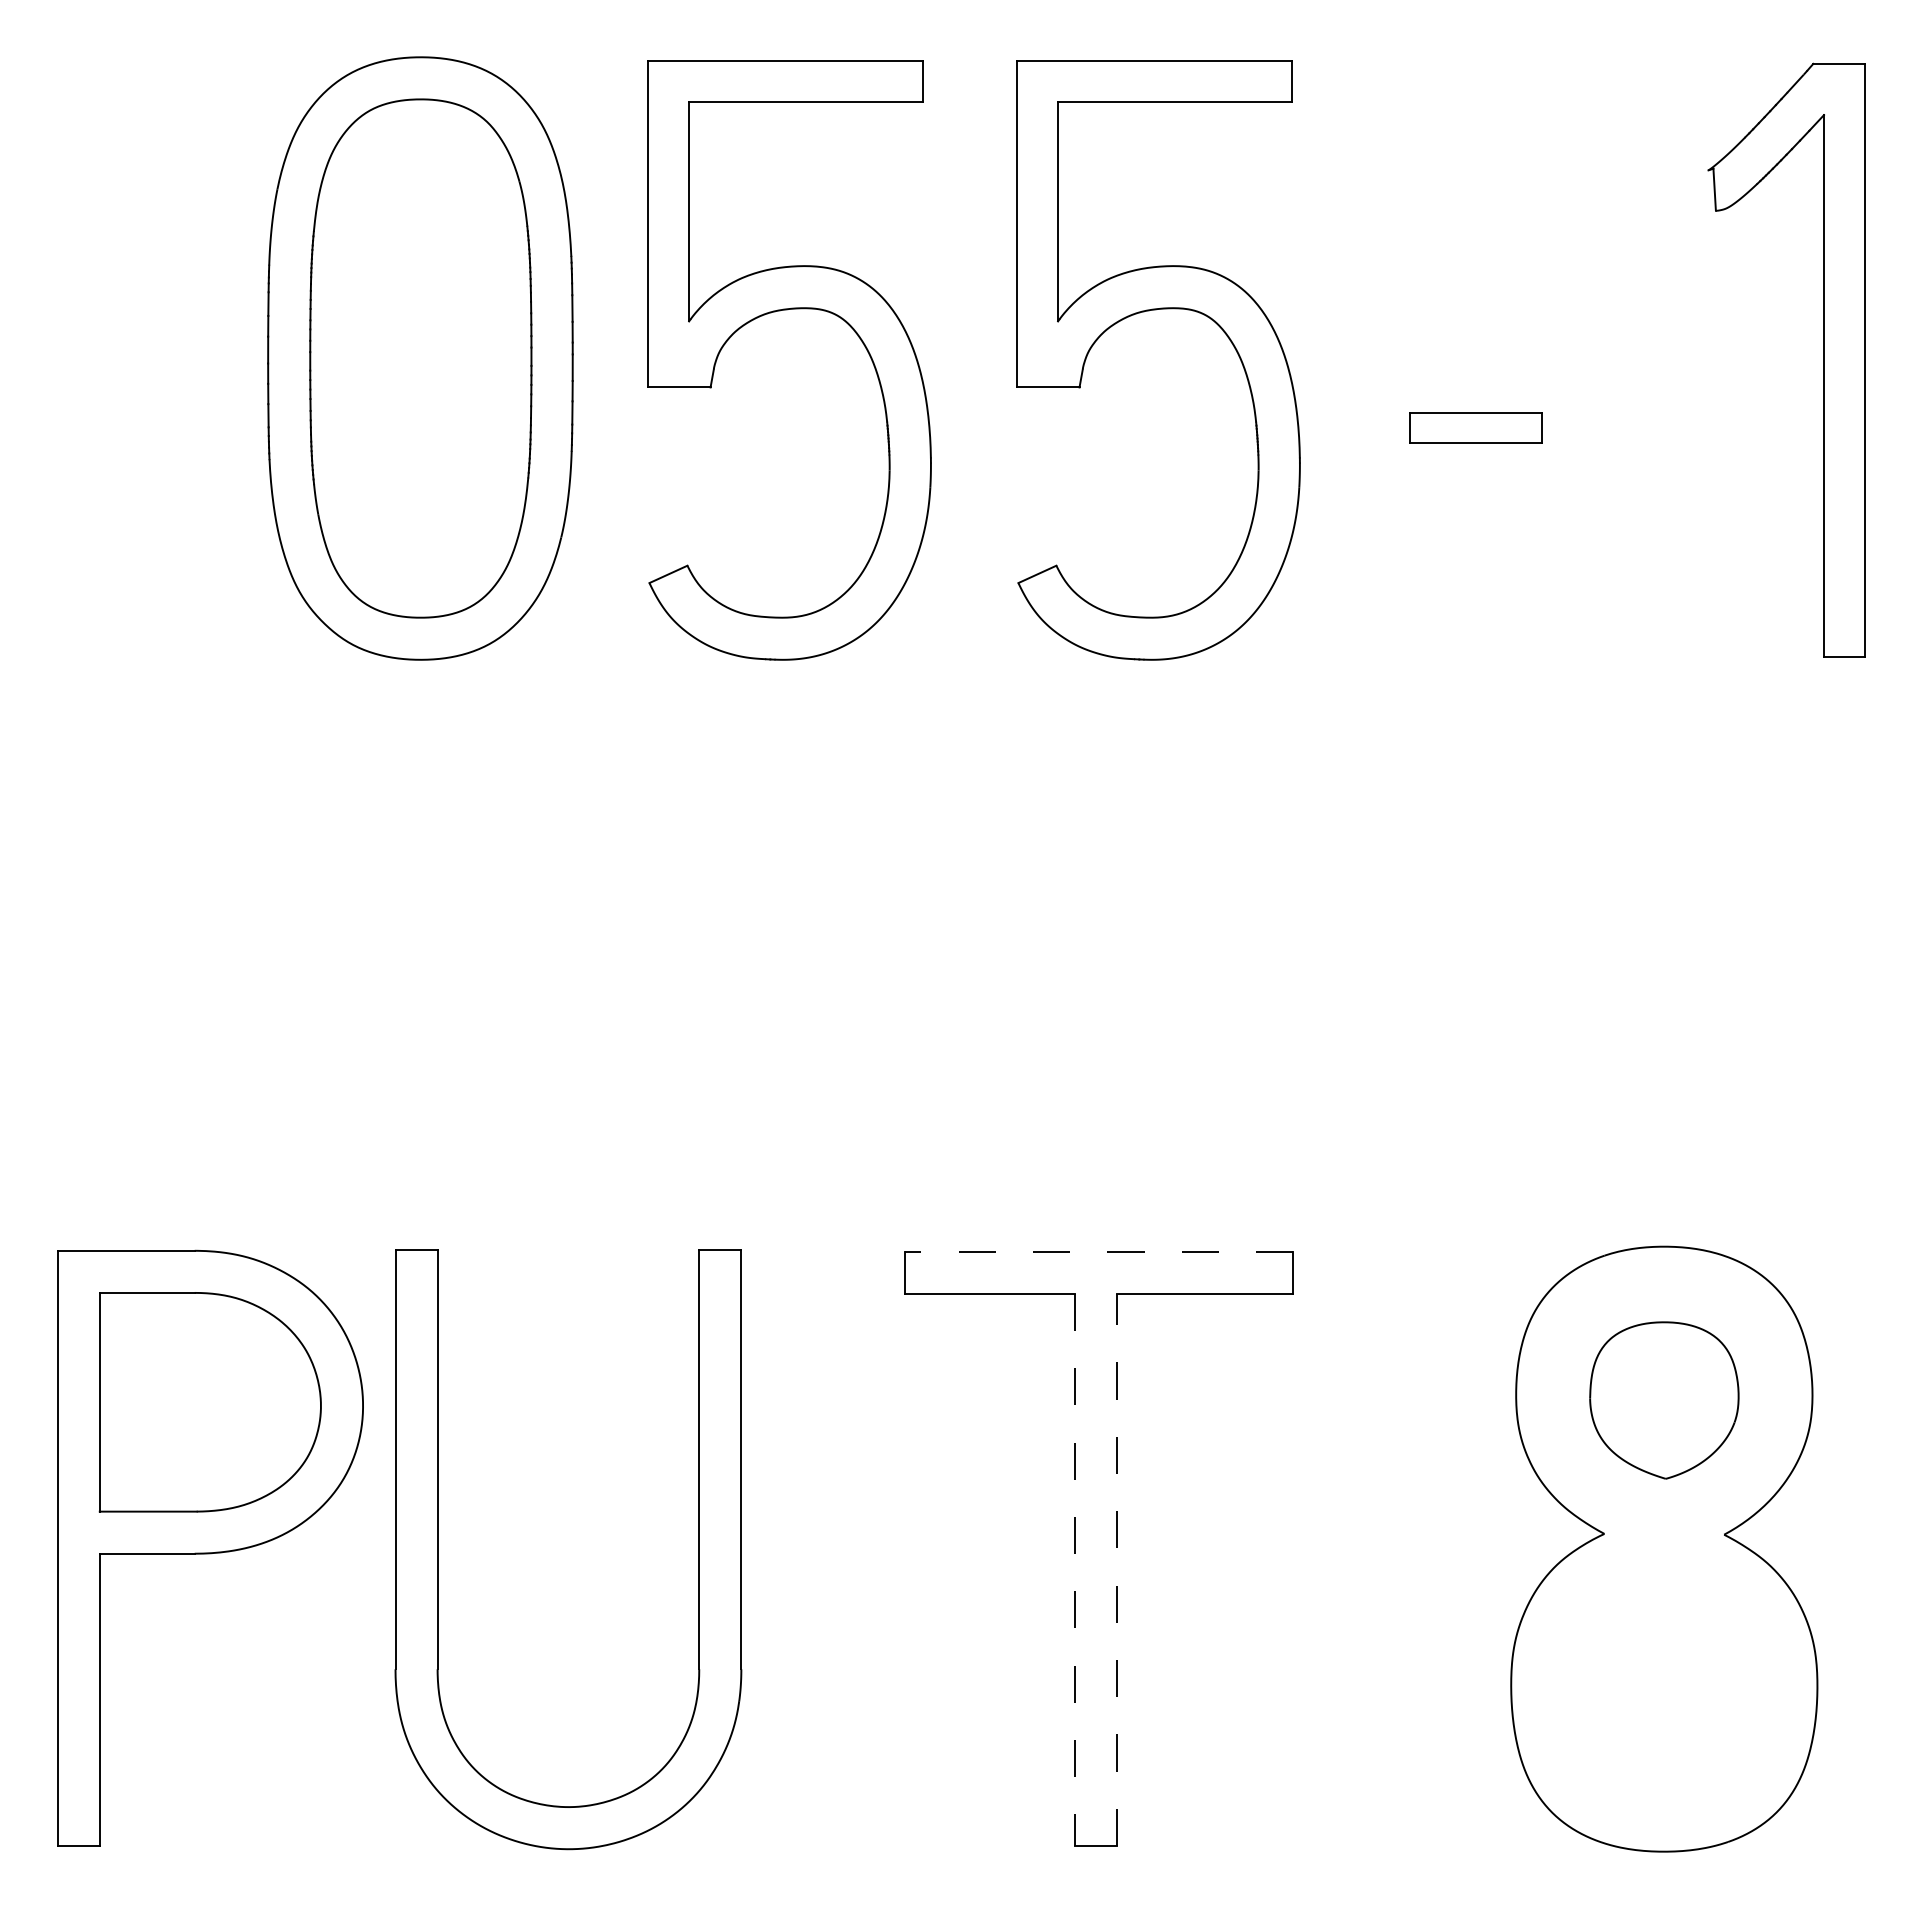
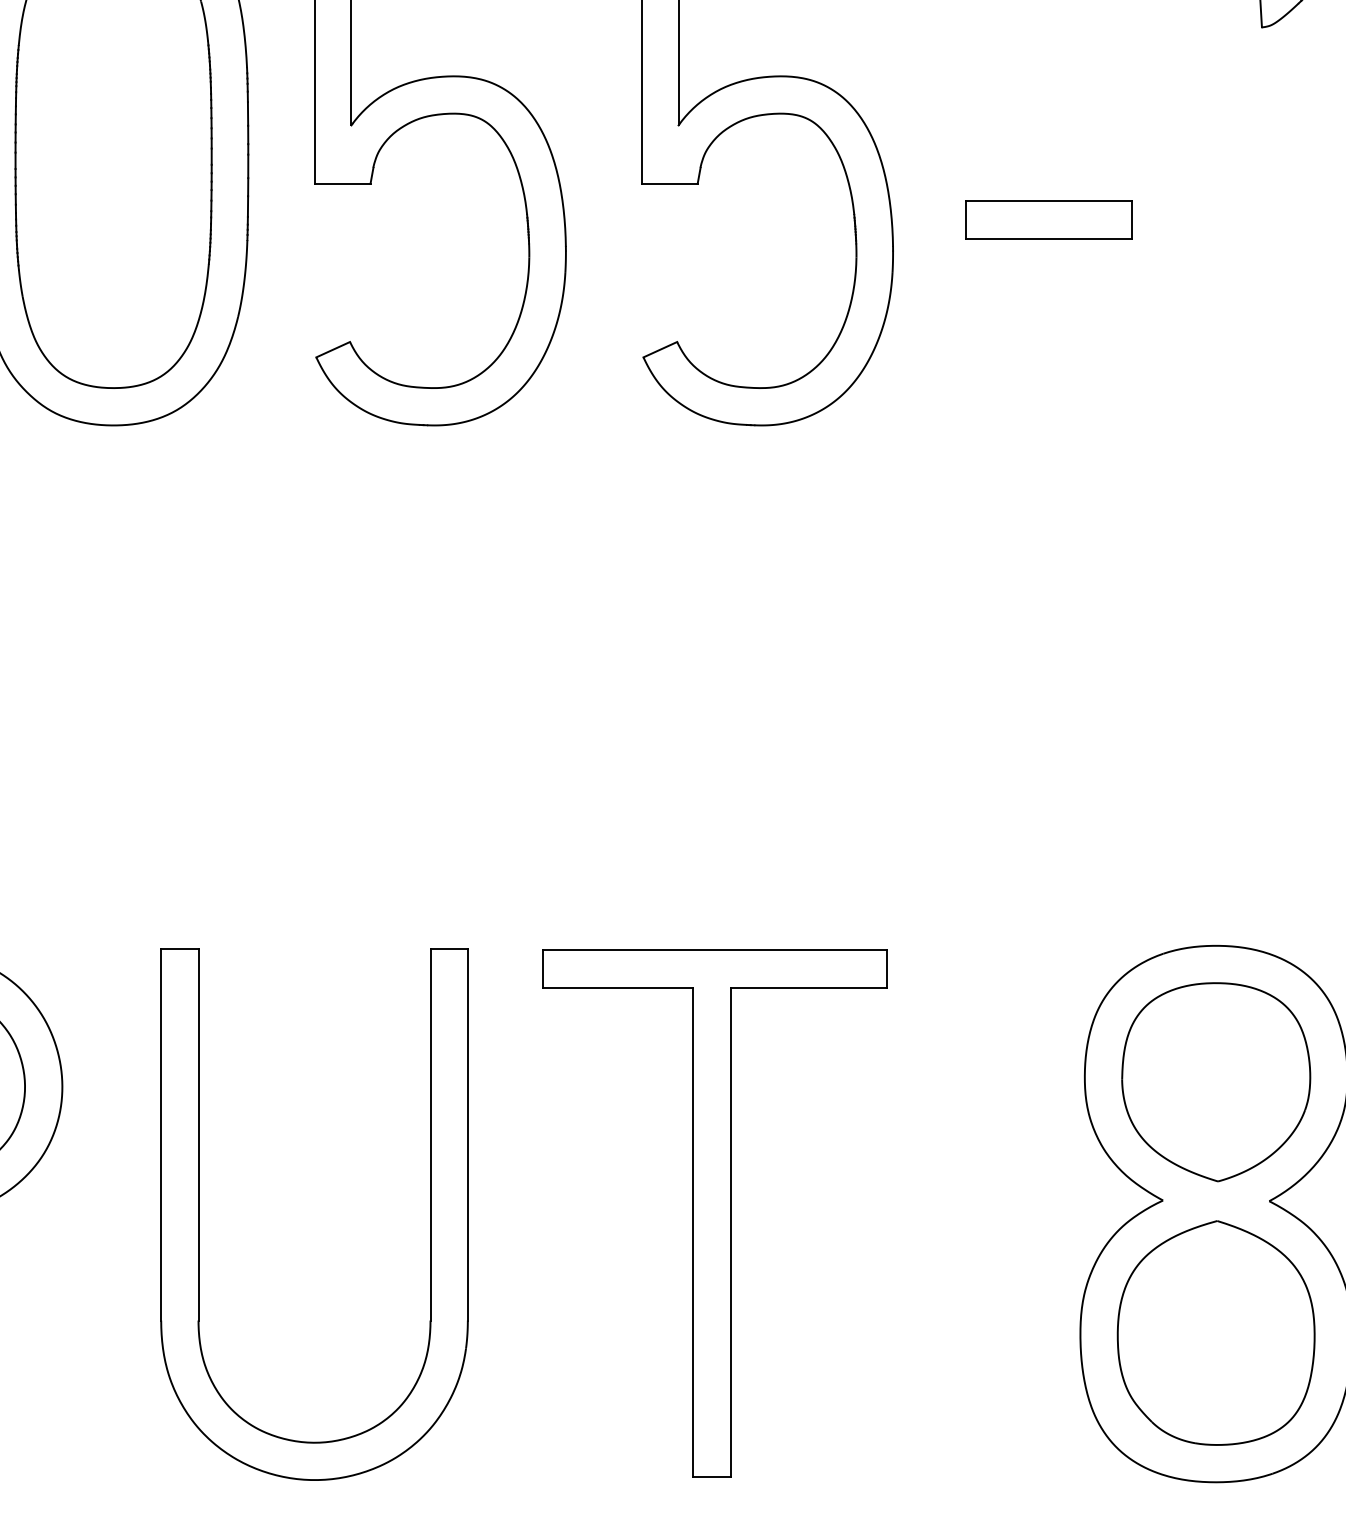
part: (1475, 427) -> (1048, 219), size x1.43
line: (1098, 1251) -> (714, 950), dashed -> solid
part: (1664, 1400) -> (1216, 1082), size x1.43
part: (438, 1549) -> (199, 1214), moved
line: (1116, 1569) -> (730, 1232), dashed -> solid
line: (1074, 1570) -> (693, 1232), dashed -> solid
part: (1664, 1683) -> (1216, 1333), added

